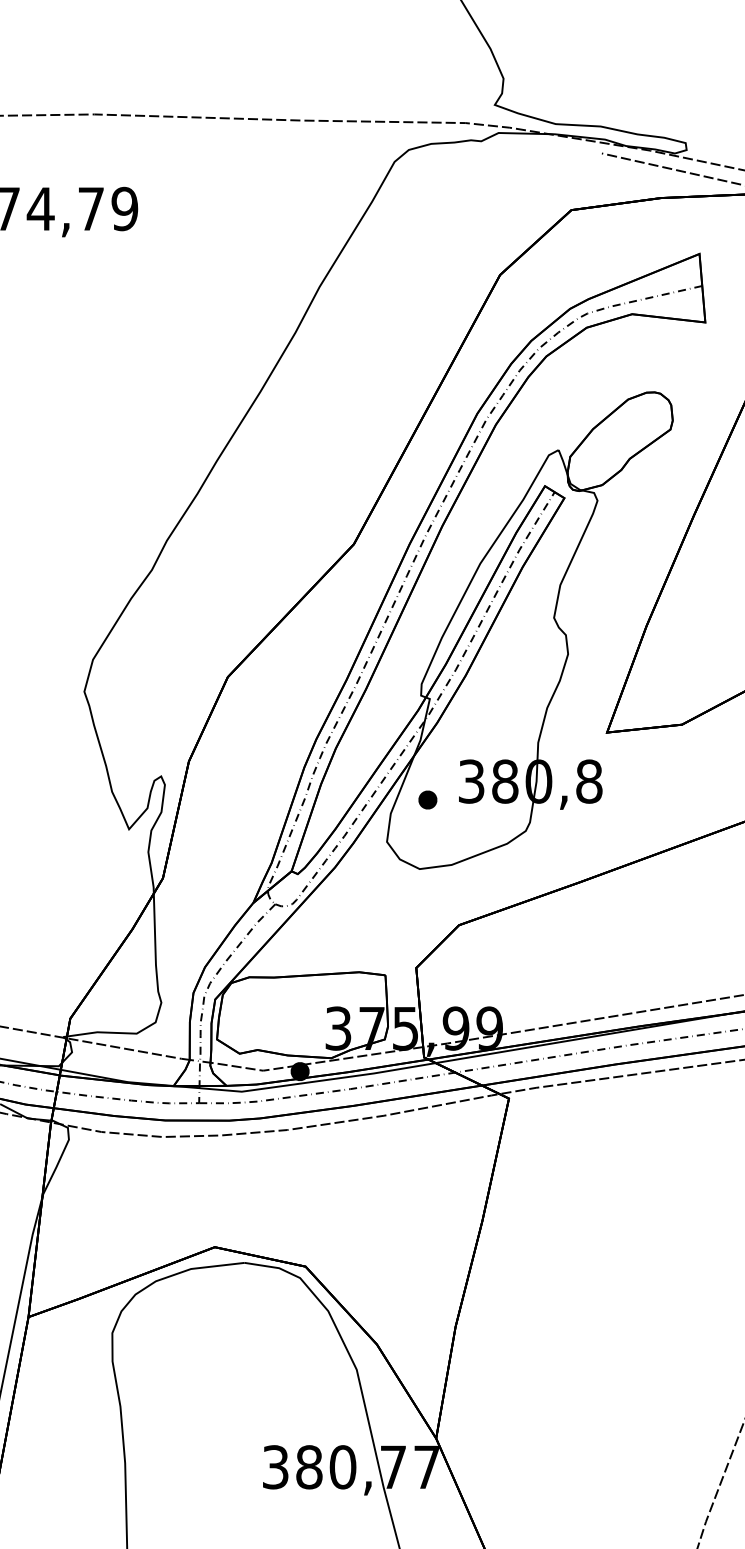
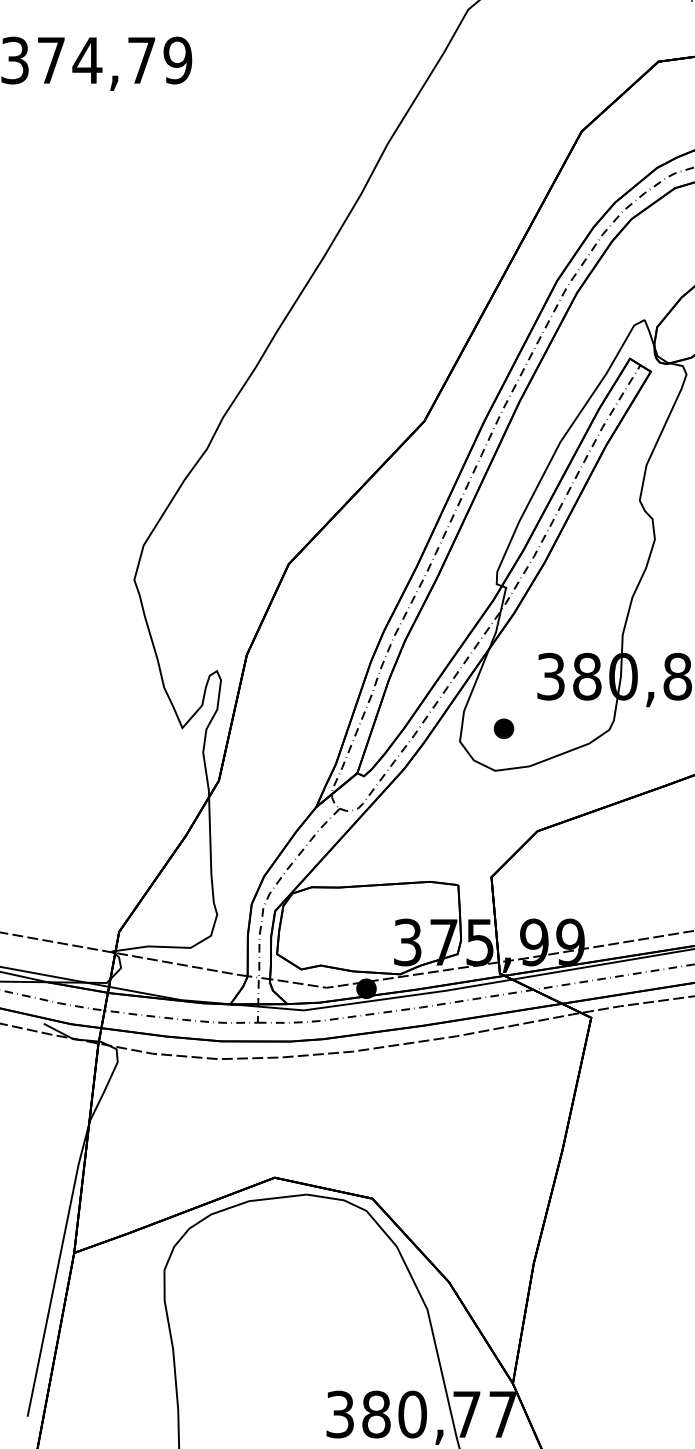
part: (427, 799) -> (503, 728), moved

